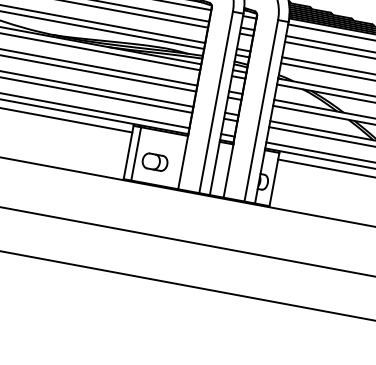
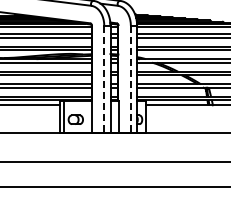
line: (216, 102) -> (104, 79), solid -> dashed
line: (260, 111) -> (130, 79), solid -> dashed

